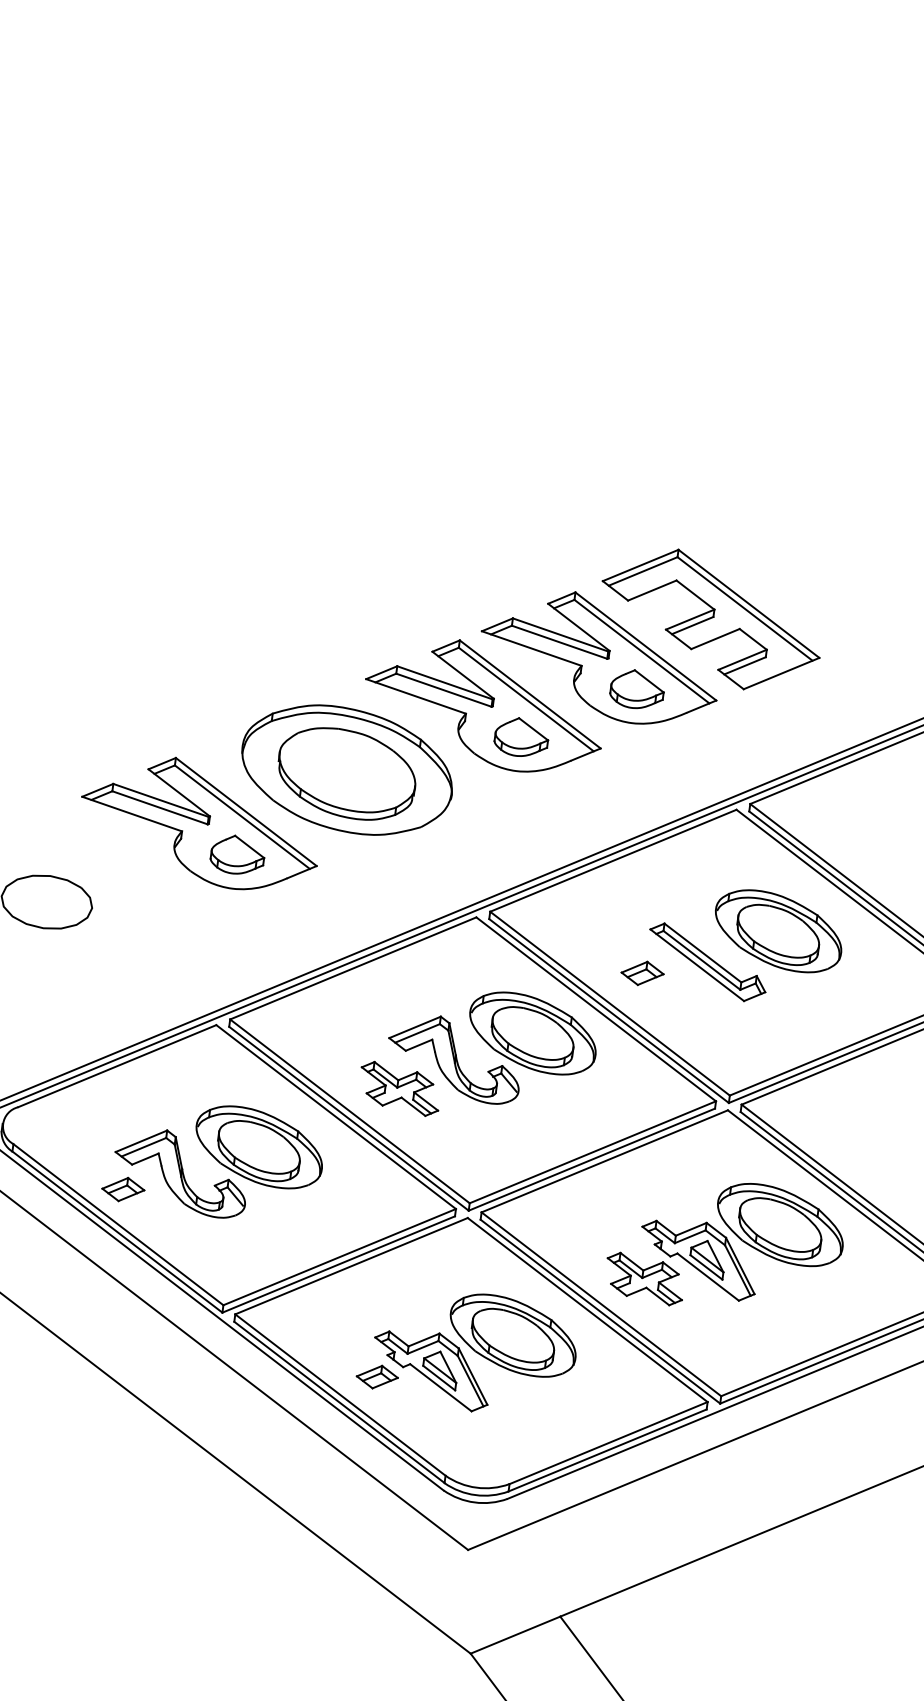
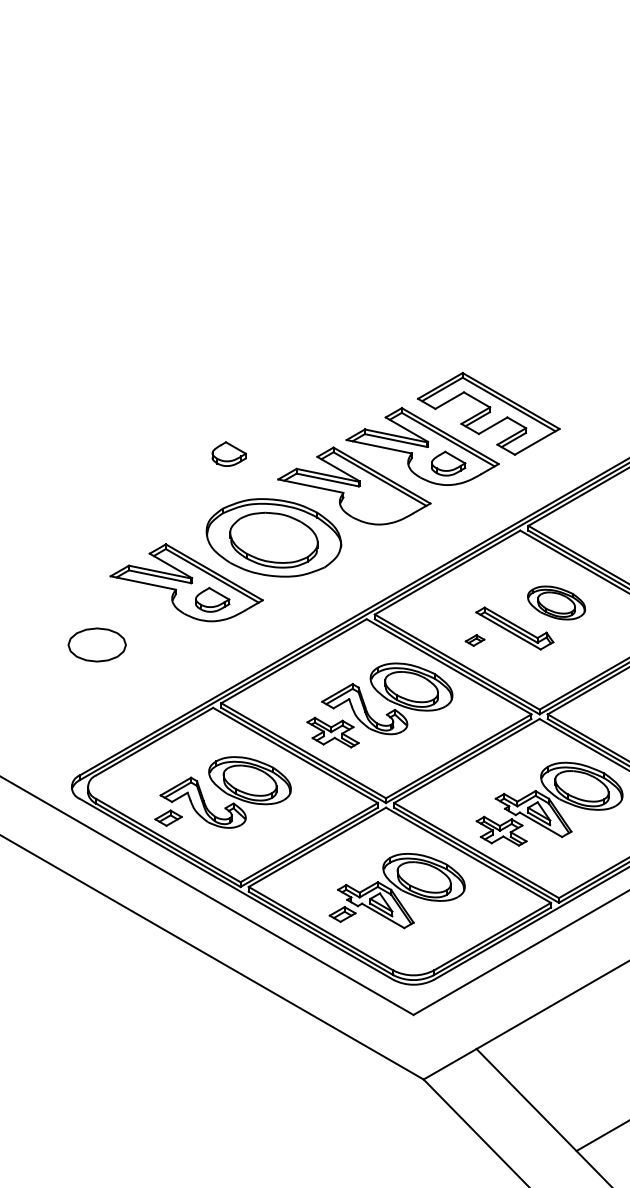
part: (520, 736) -> (228, 453), moved
part: (778, 930) -> (556, 602), size x0.7
part: (641, 973) -> (474, 640), size x0.7

